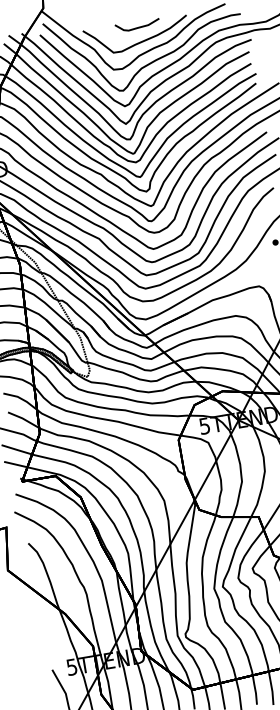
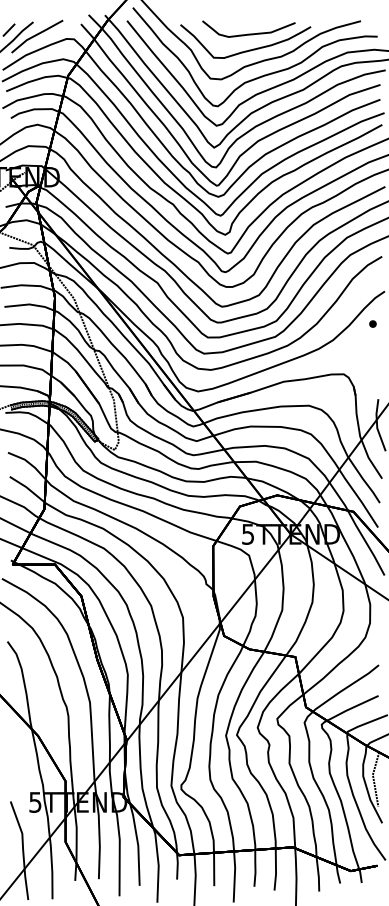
part: (137, 24) -> (248, 28), size x1.67

